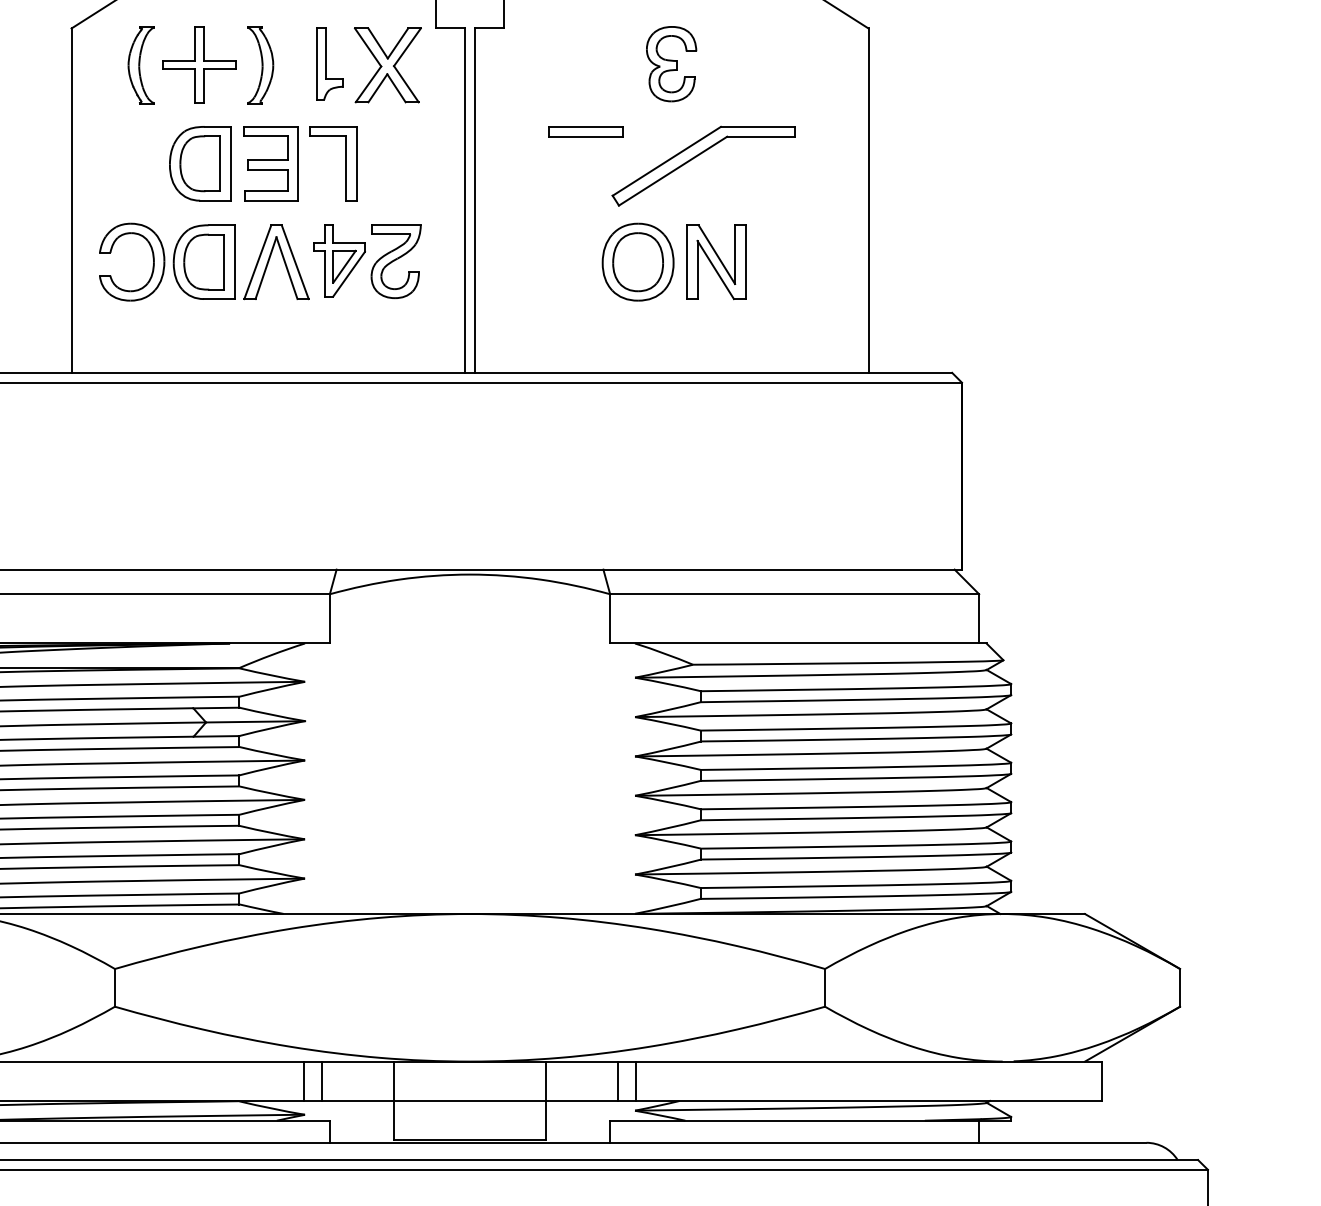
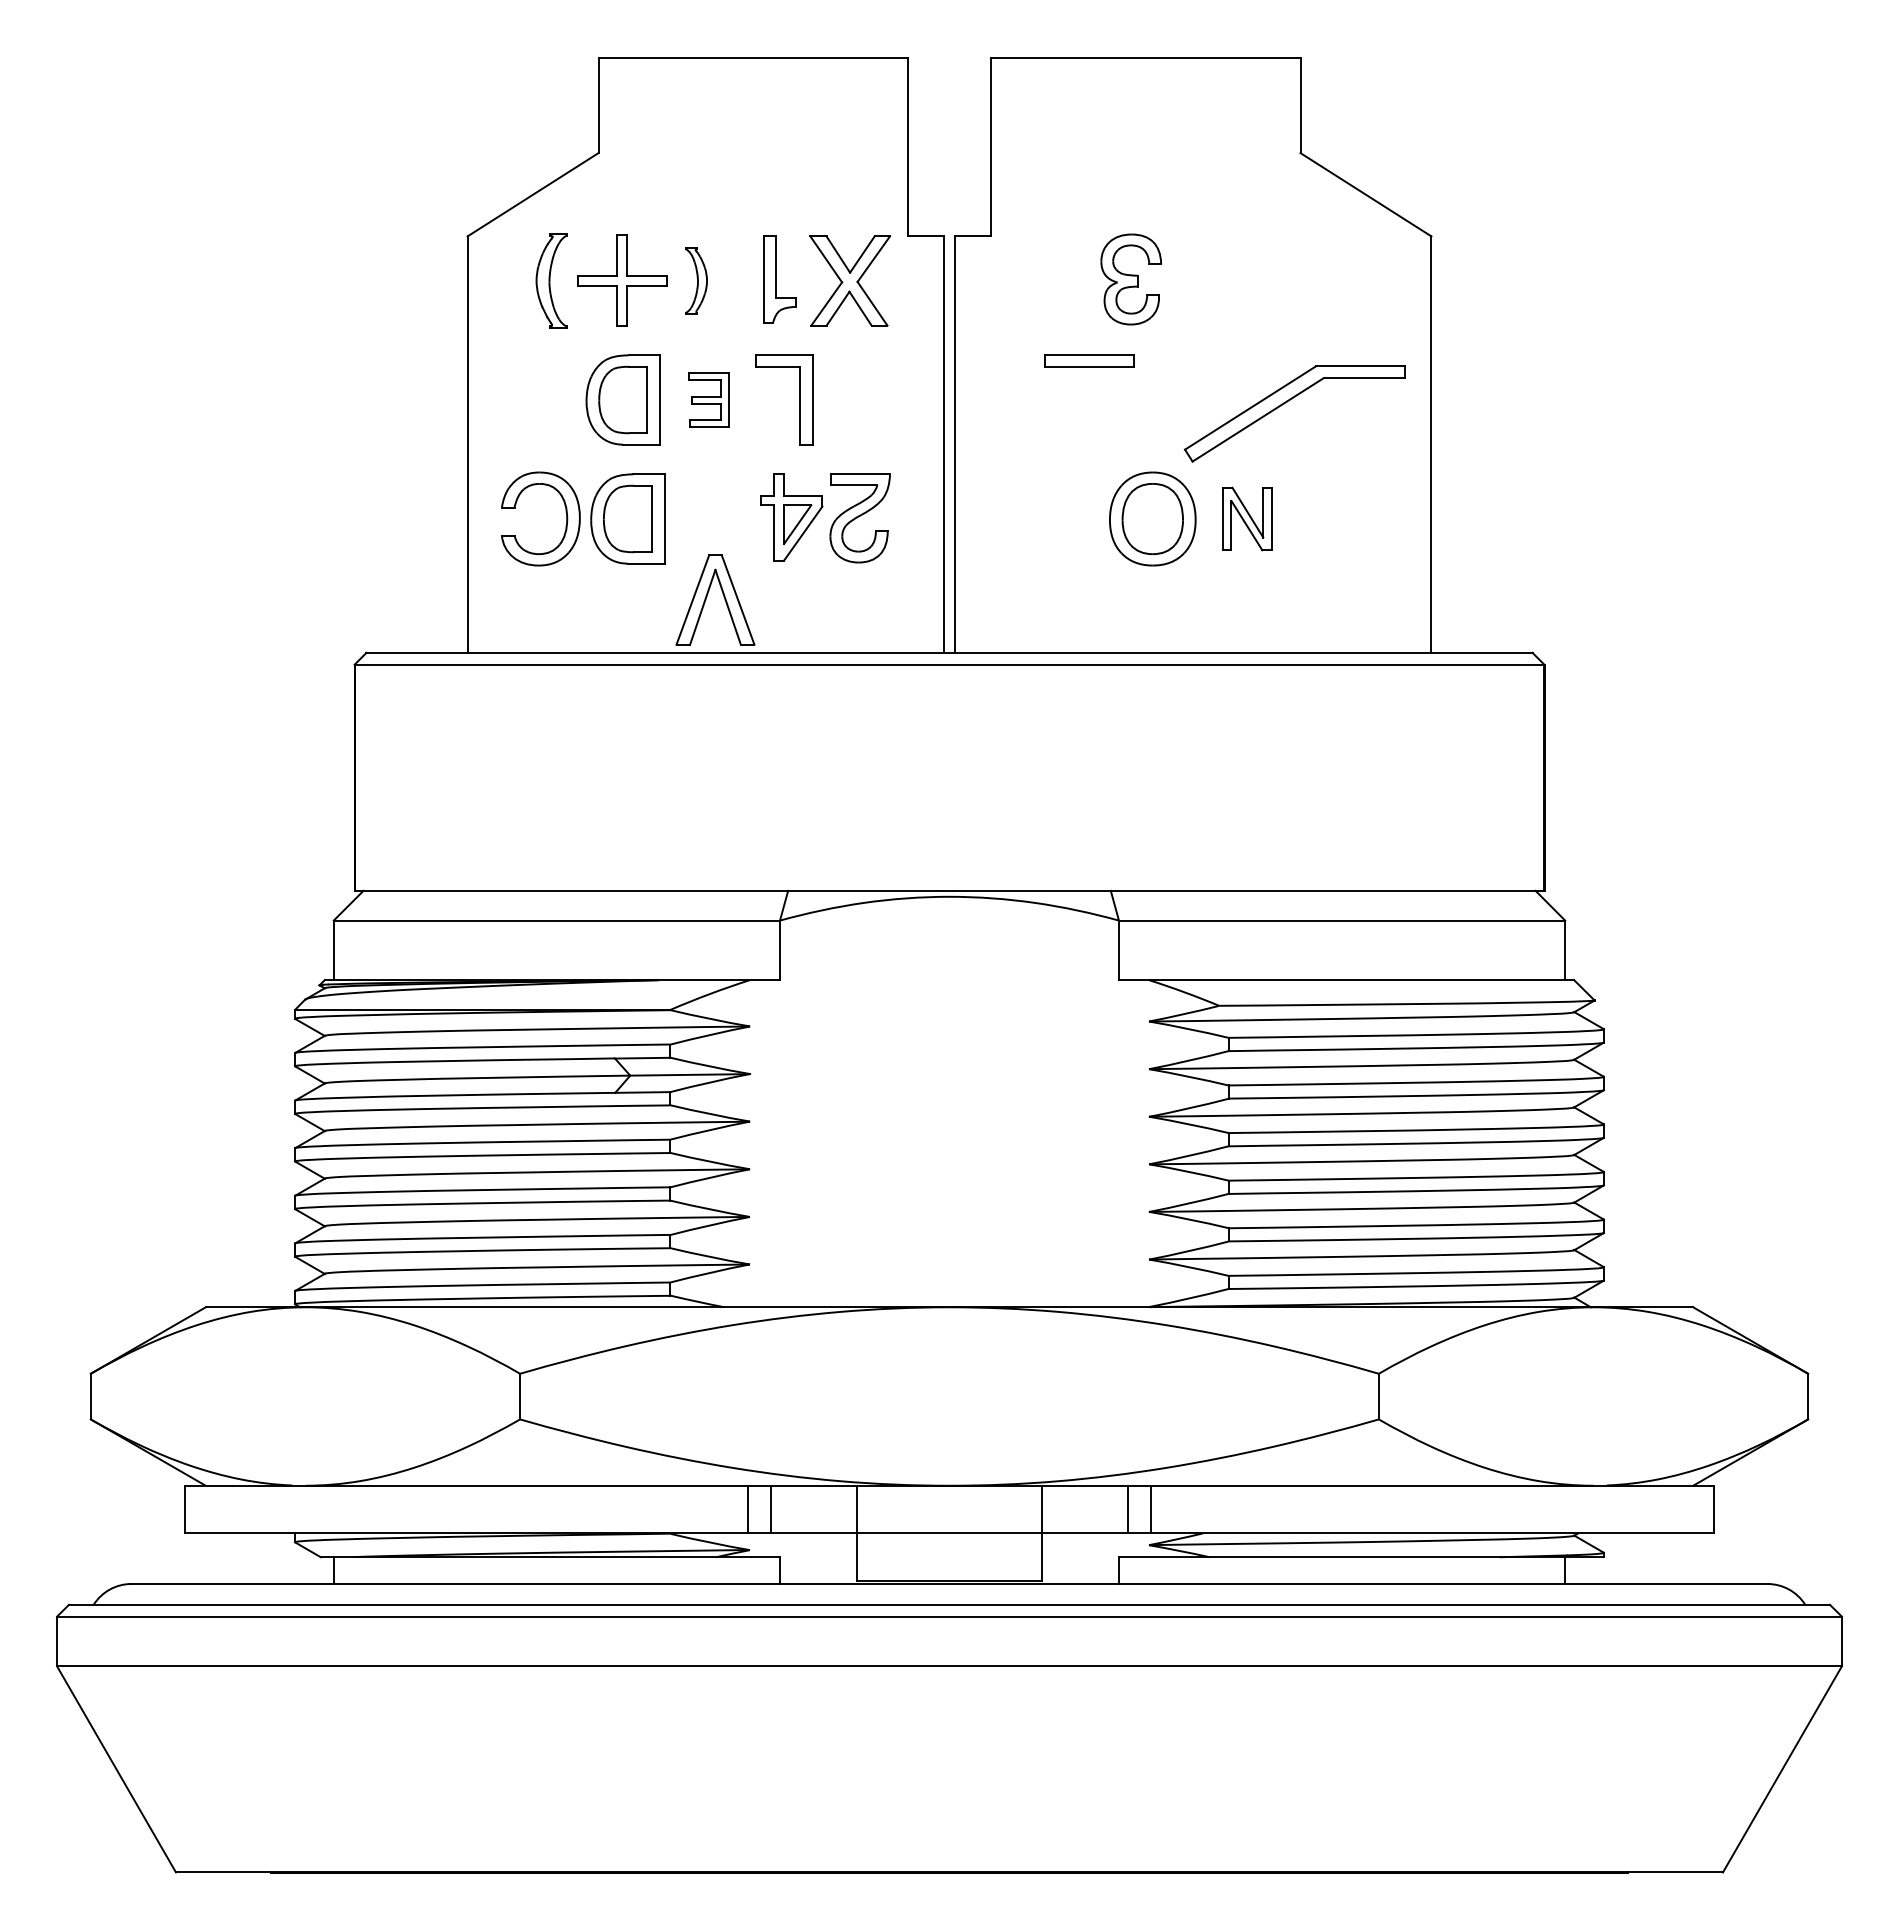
part: (260, 64) -> (696, 280), size x0.7
part: (670, 64) -> (1130, 279), moved
part: (697, 156) -> (1287, 402), moved
part: (270, 163) -> (708, 399), size x0.6
part: (269, 260) -> (707, 597), moved
part: (716, 261) -> (1247, 518), size x0.7

